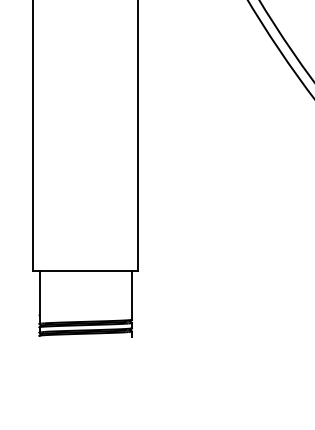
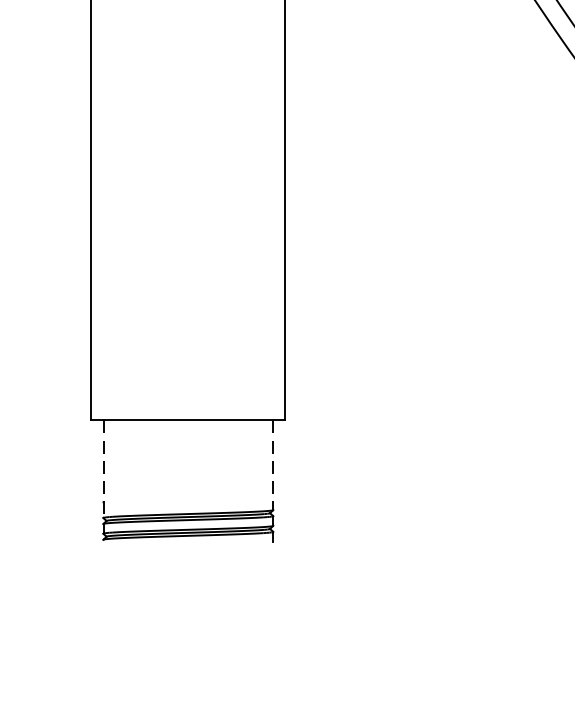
line: (131, 295) -> (272, 465), solid -> dashed
line: (39, 297) -> (103, 469), solid -> dashed

